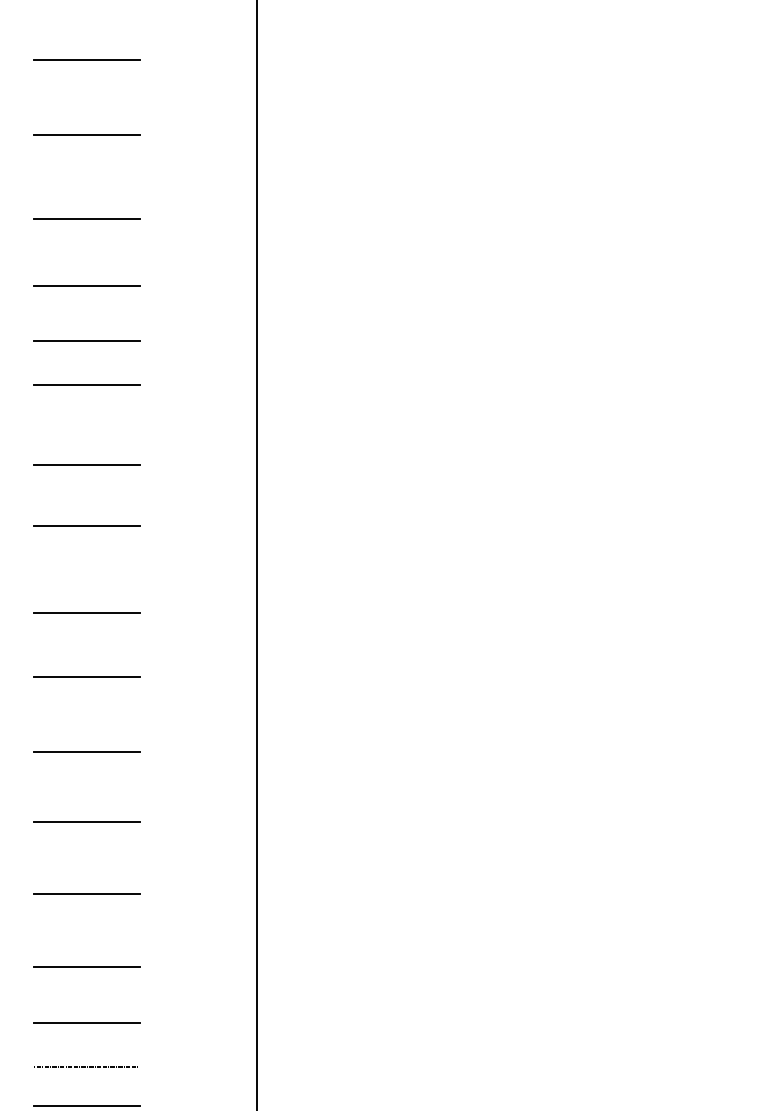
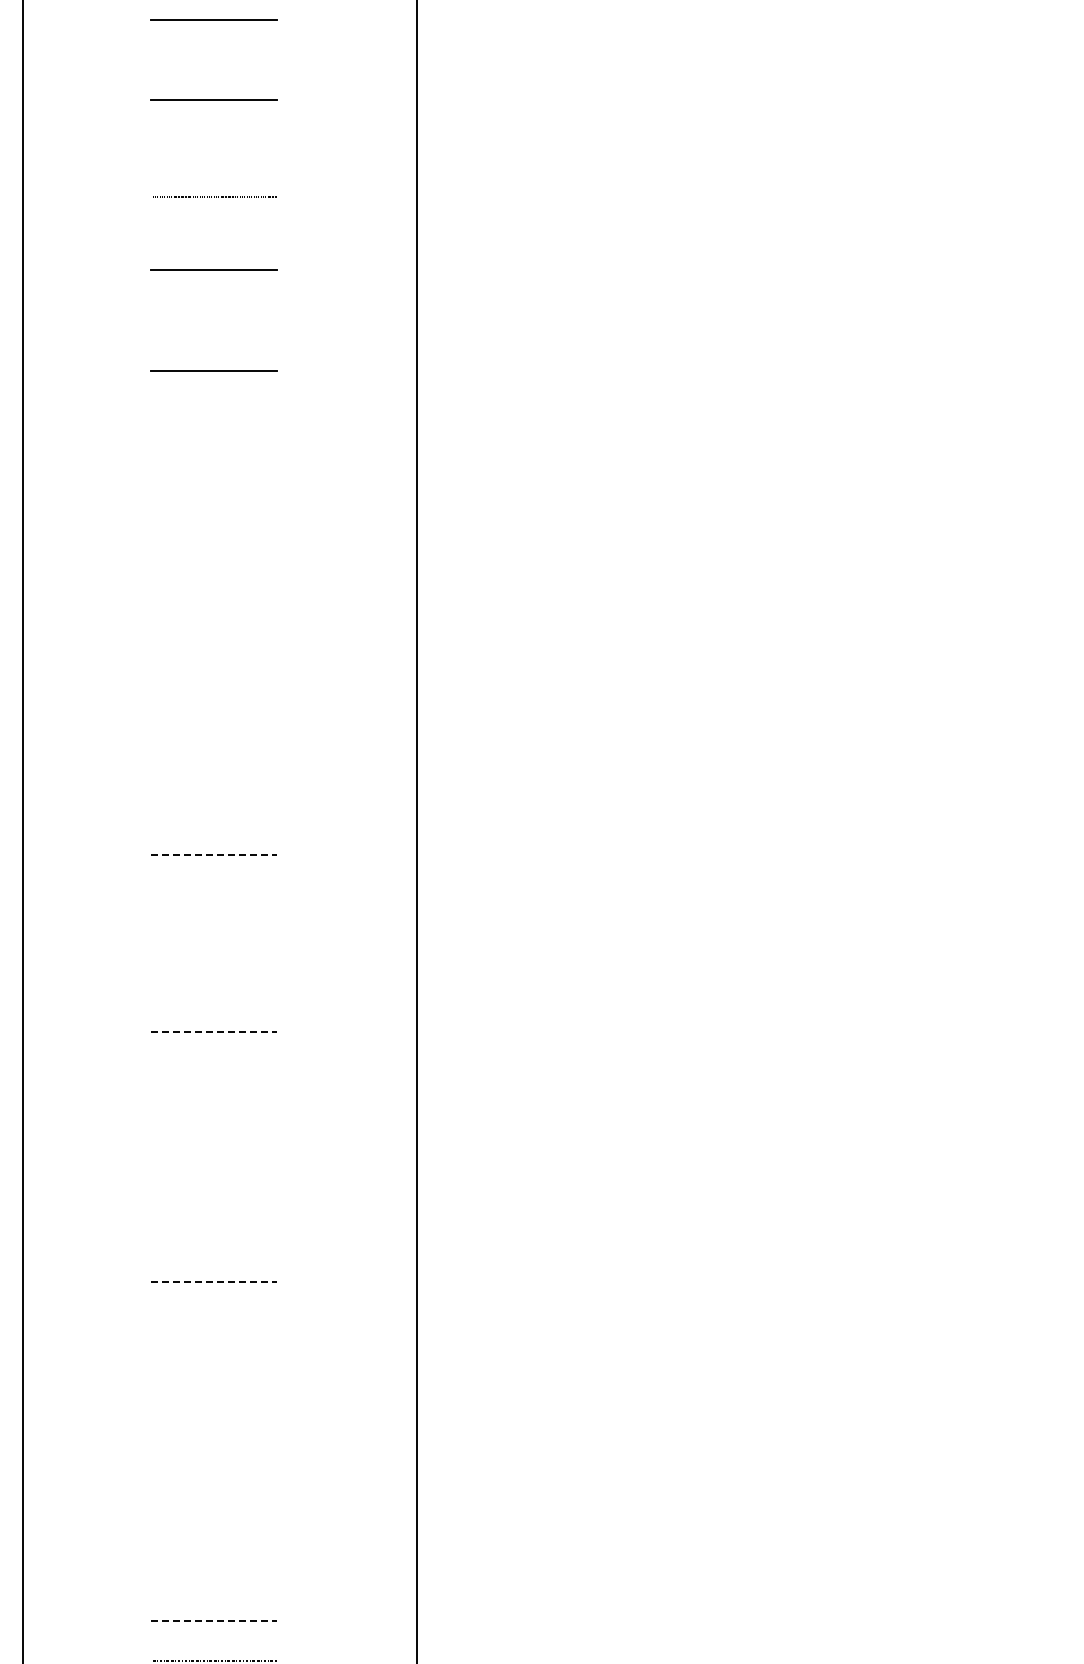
line: (86, 135) -> (213, 460), removed
line: (86, 218) -> (213, 560), removed
line: (86, 285) -> (213, 640), removed
line: (86, 340) -> (213, 706), removed
line: (86, 384) -> (213, 758), removed
line: (87, 464) -> (214, 854), solid -> dashed
line: (86, 526) -> (213, 928), removed
line: (87, 612) -> (214, 1031), solid -> dashed
line: (86, 676) -> (213, 1108), removed
line: (86, 752) -> (213, 1198), removed
line: (87, 822) -> (214, 1282), solid -> dashed
line: (86, 894) -> (213, 1368), removed
line: (86, 966) -> (213, 1455), removed
line: (86, 1023) -> (213, 1523), removed
line: (86, 1067) -> (213, 1575), removed
line: (87, 1105) -> (214, 1621), solid -> dashed

